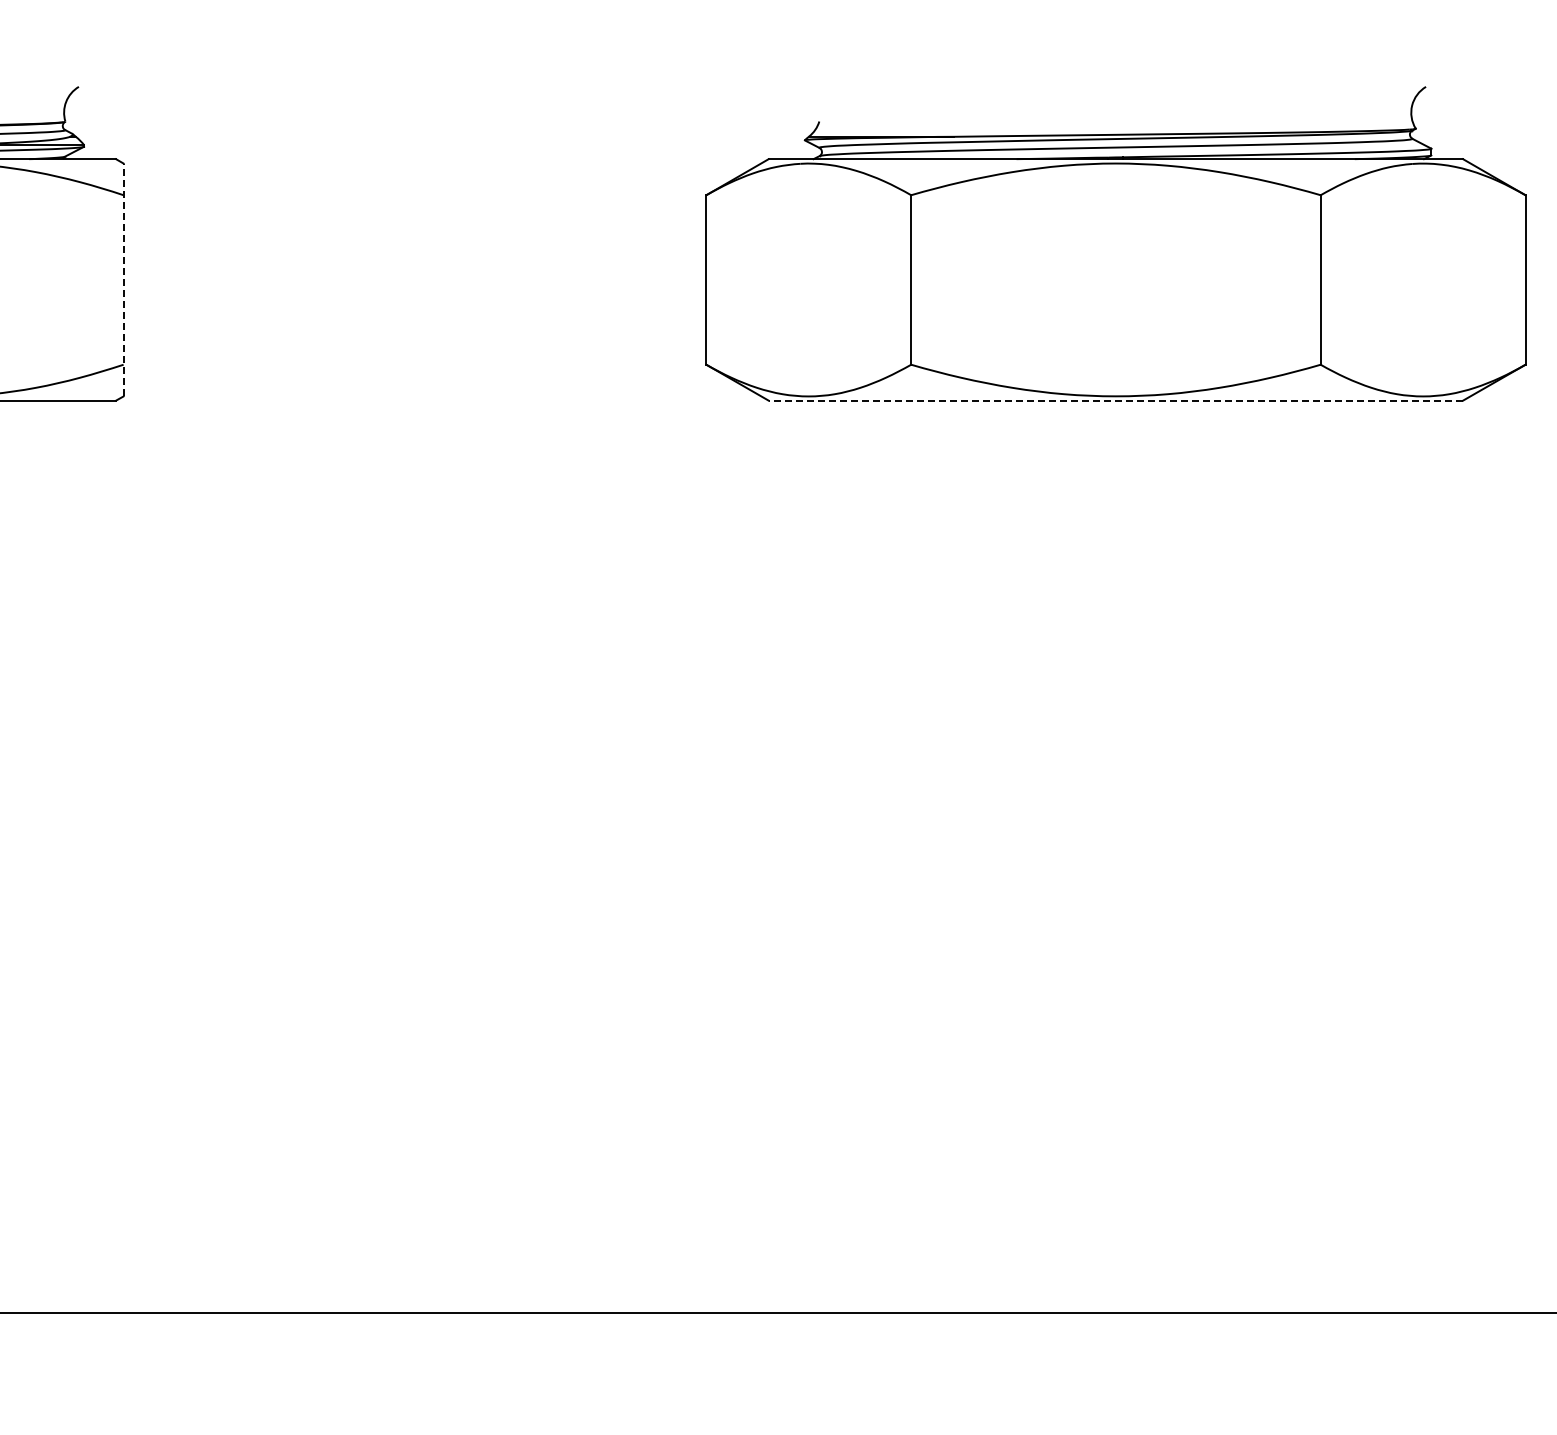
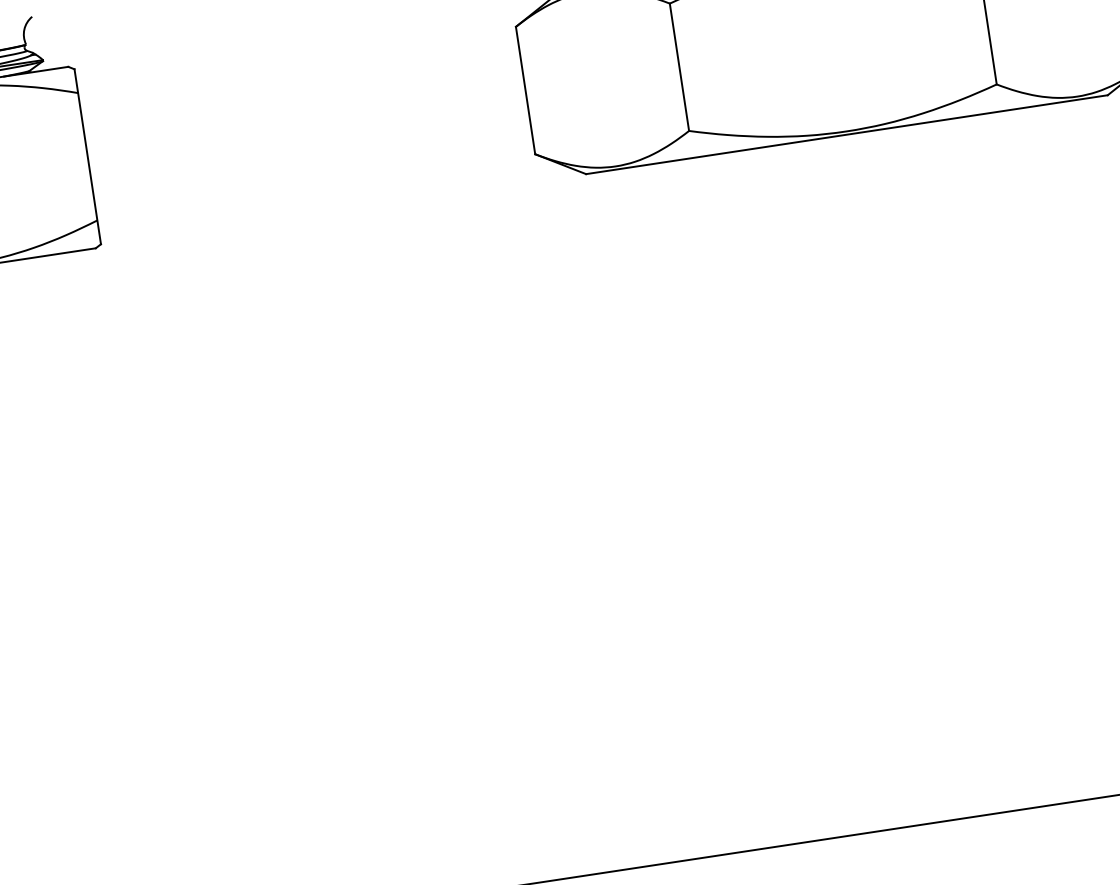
line: (123, 279) -> (87, 156), dashed -> solid
line: (1115, 400) -> (846, 134), dashed -> solid

